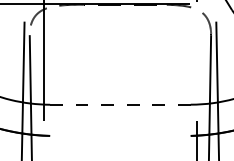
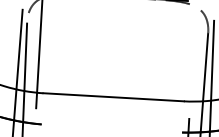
line: (120, 104) -> (113, 97), dashed -> solid

